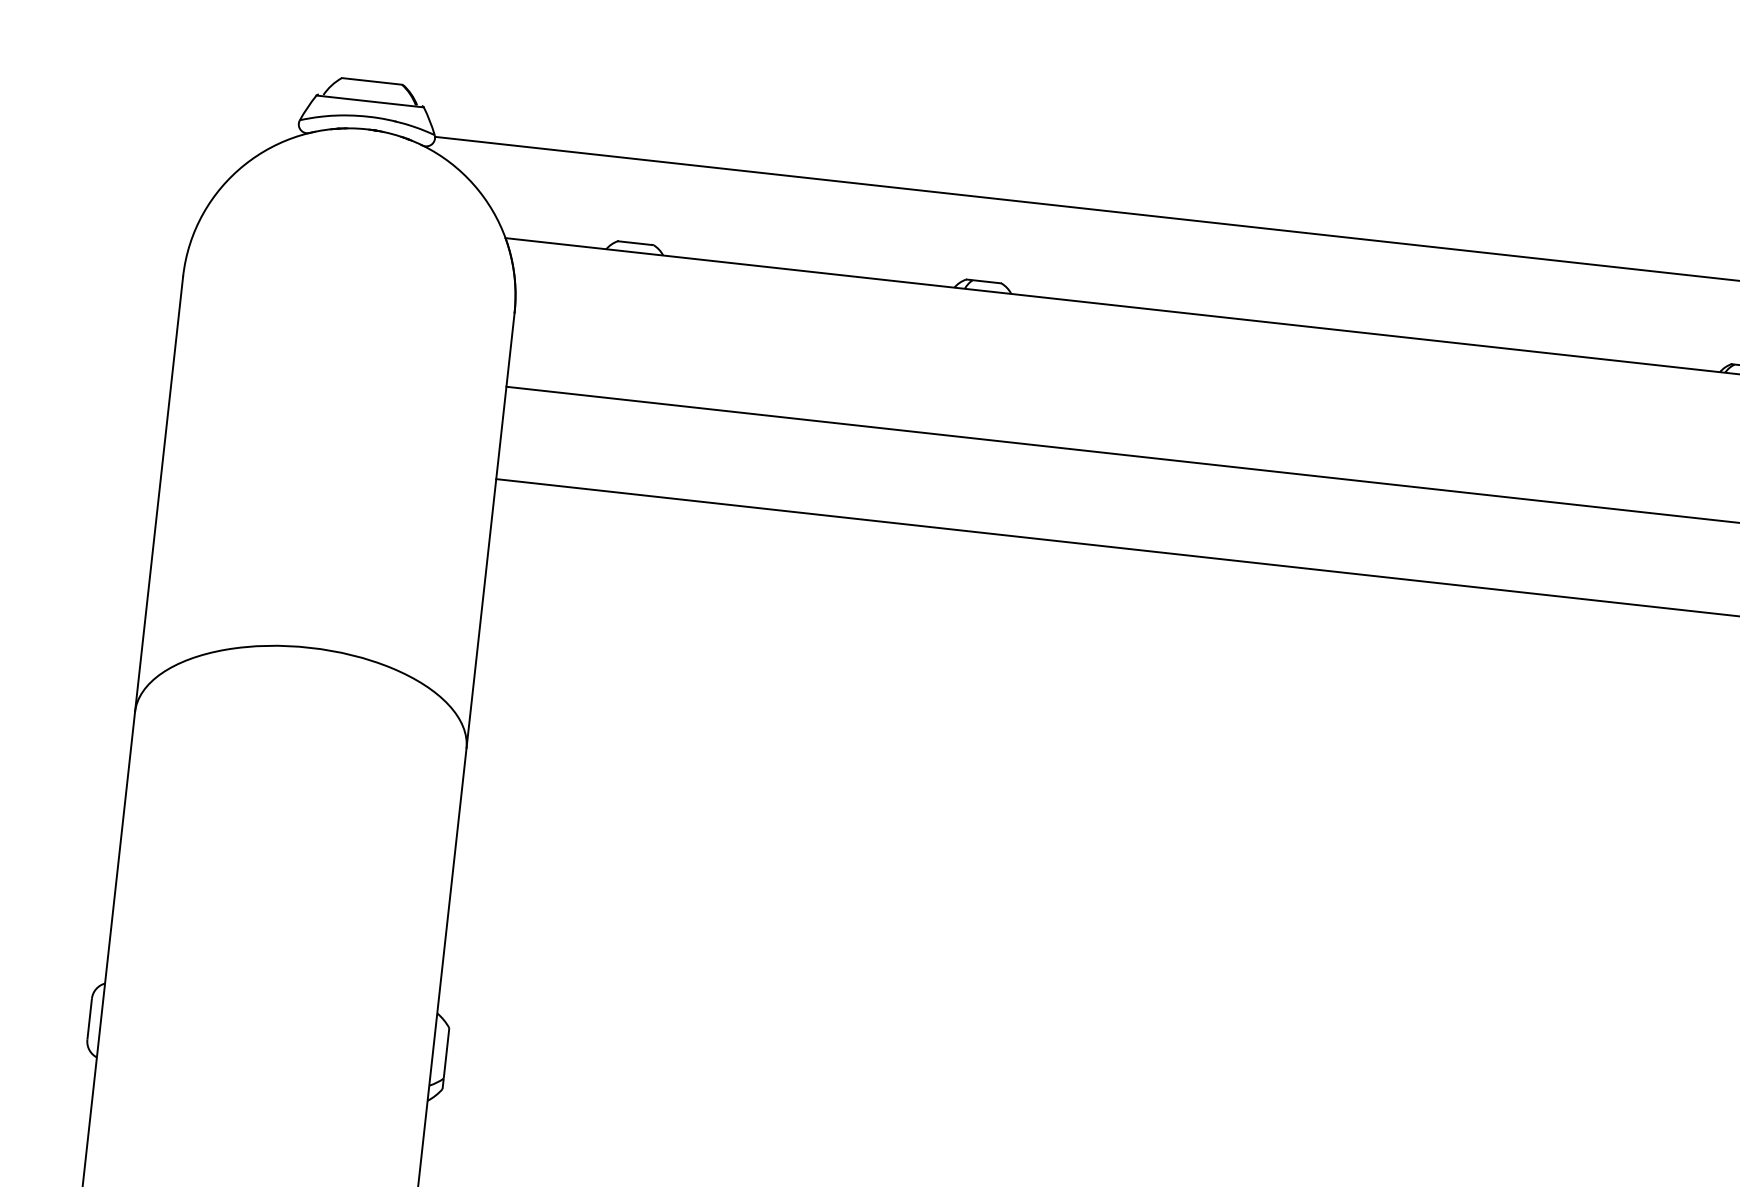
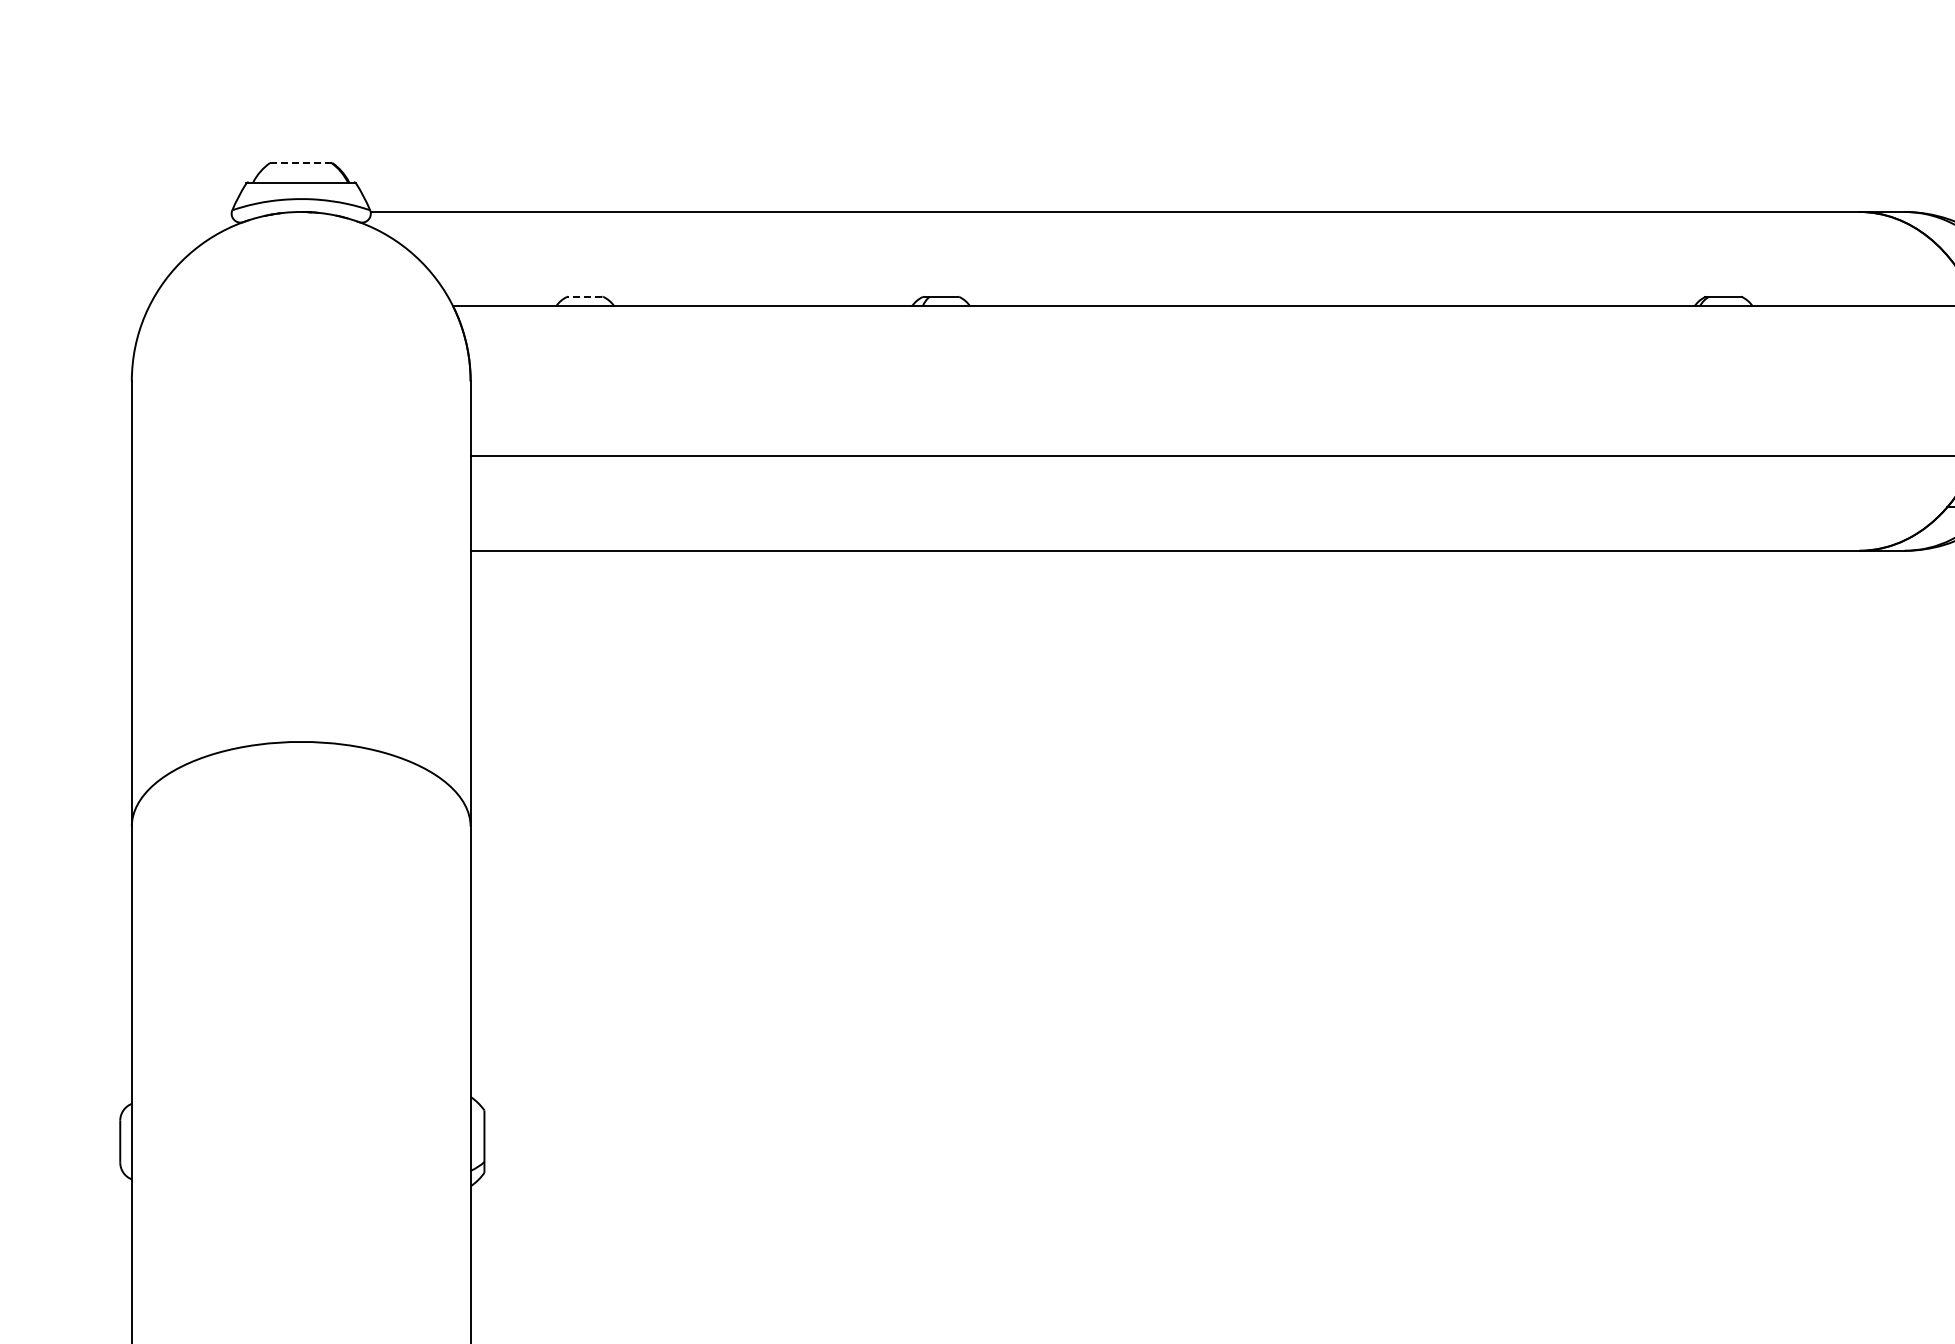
line: (371, 81) -> (300, 163), solid -> dashed
line: (634, 243) -> (584, 297), solid -> dashed

